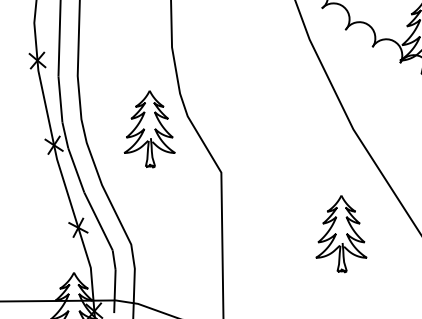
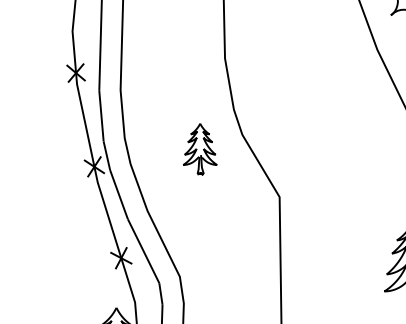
part: (149, 129) -> (200, 149), size x0.6

